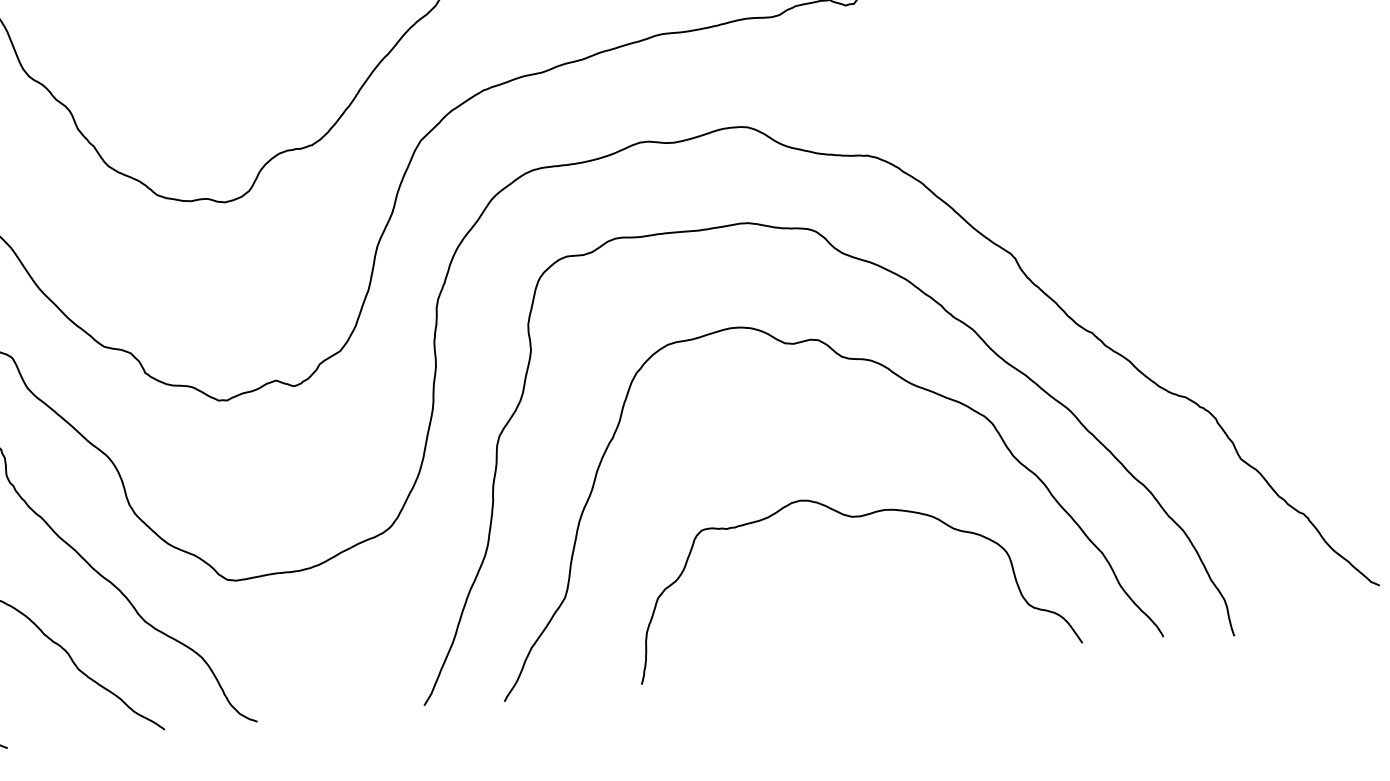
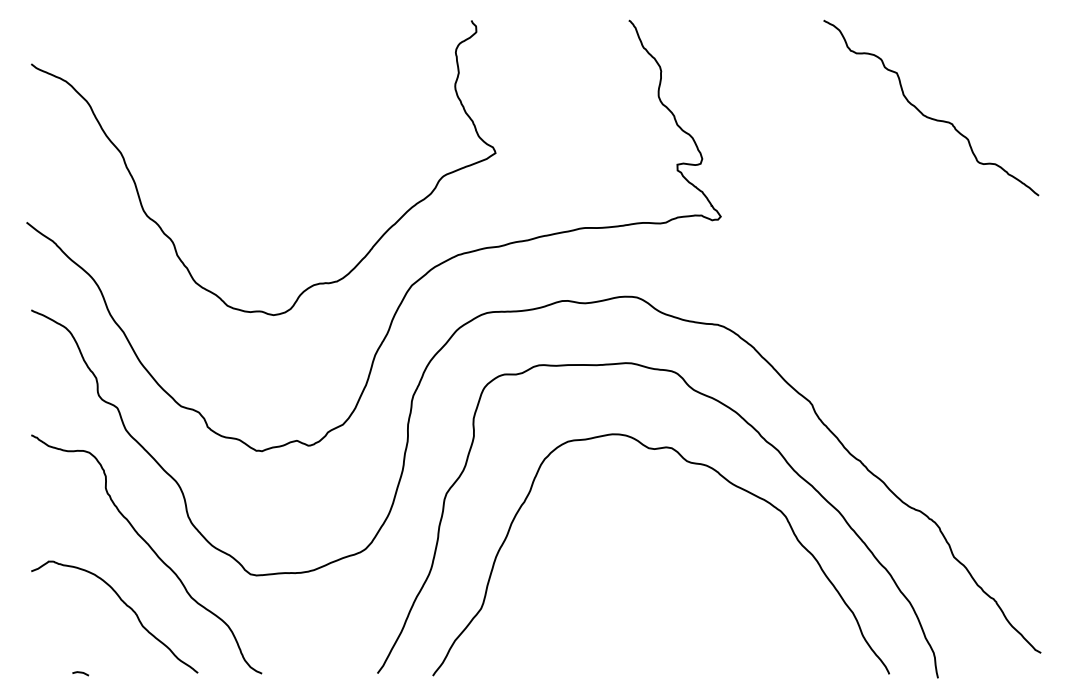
curve: (850, 518) -> (682, 572), removed

